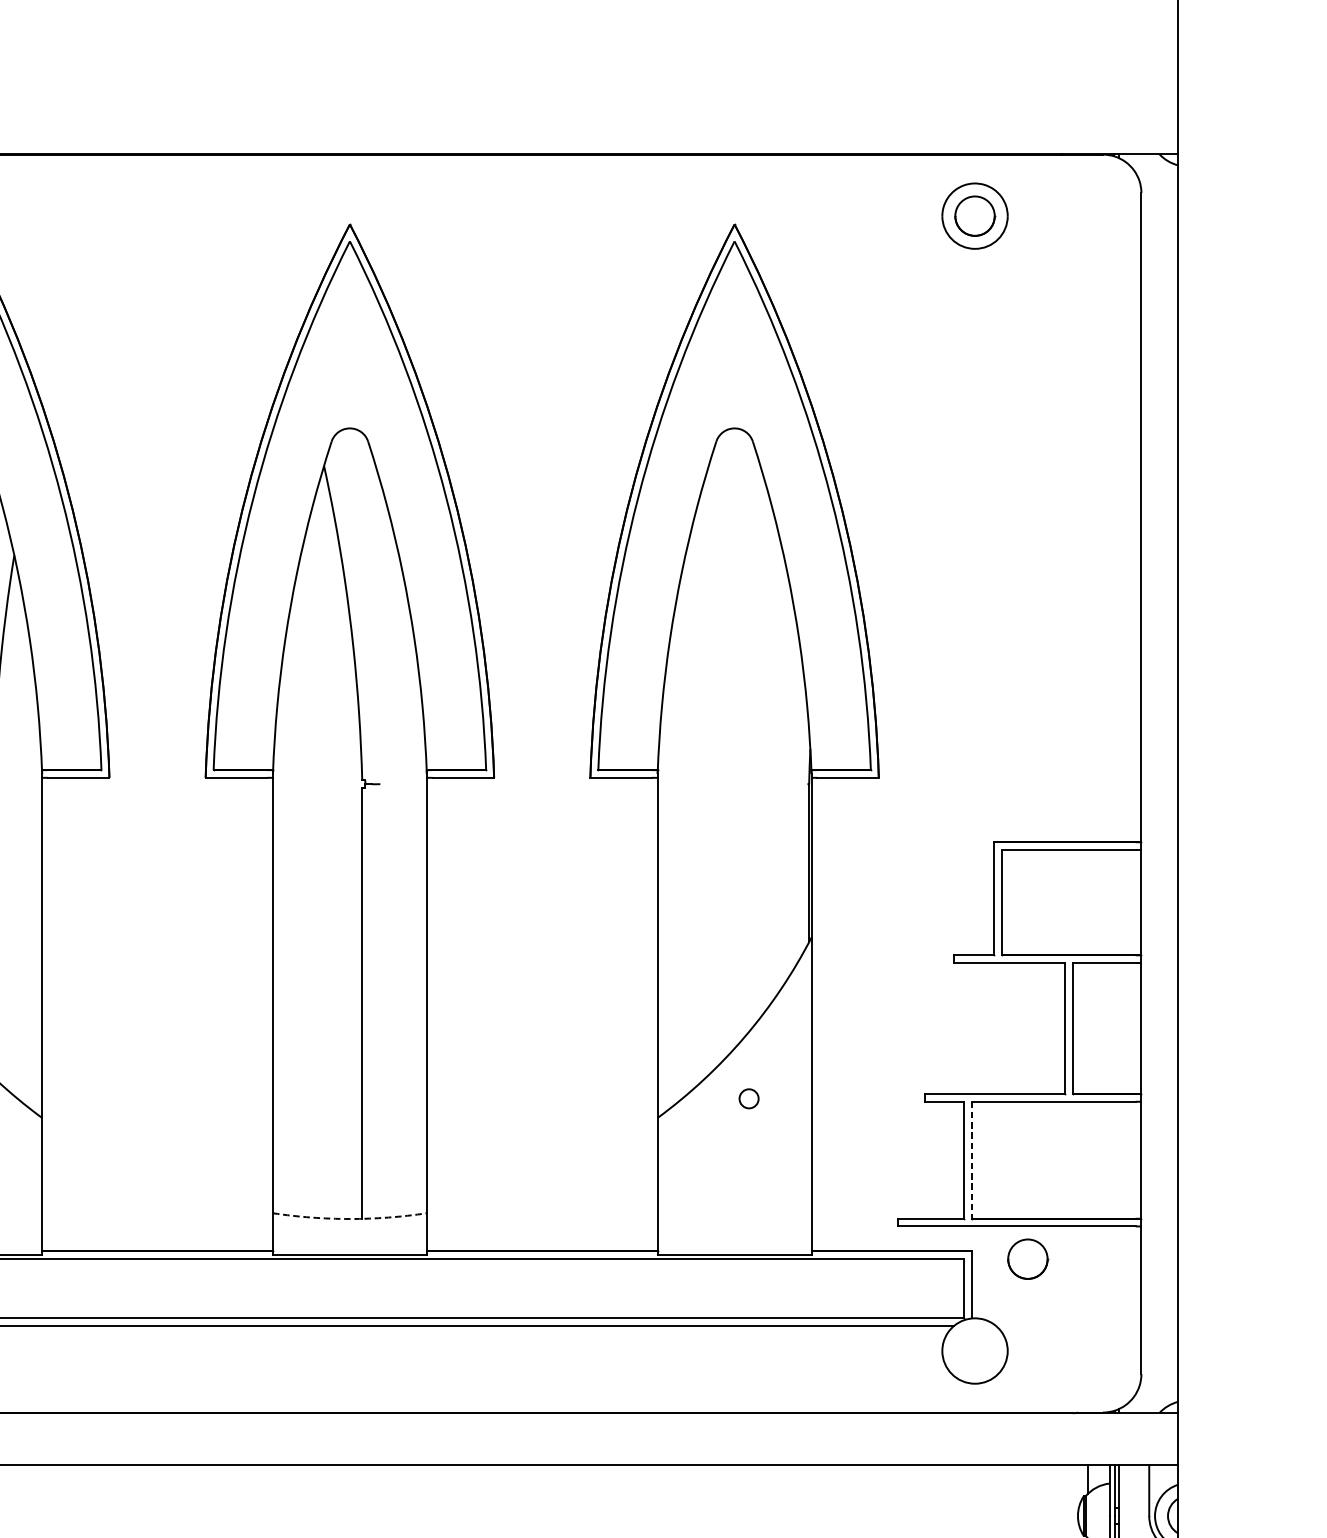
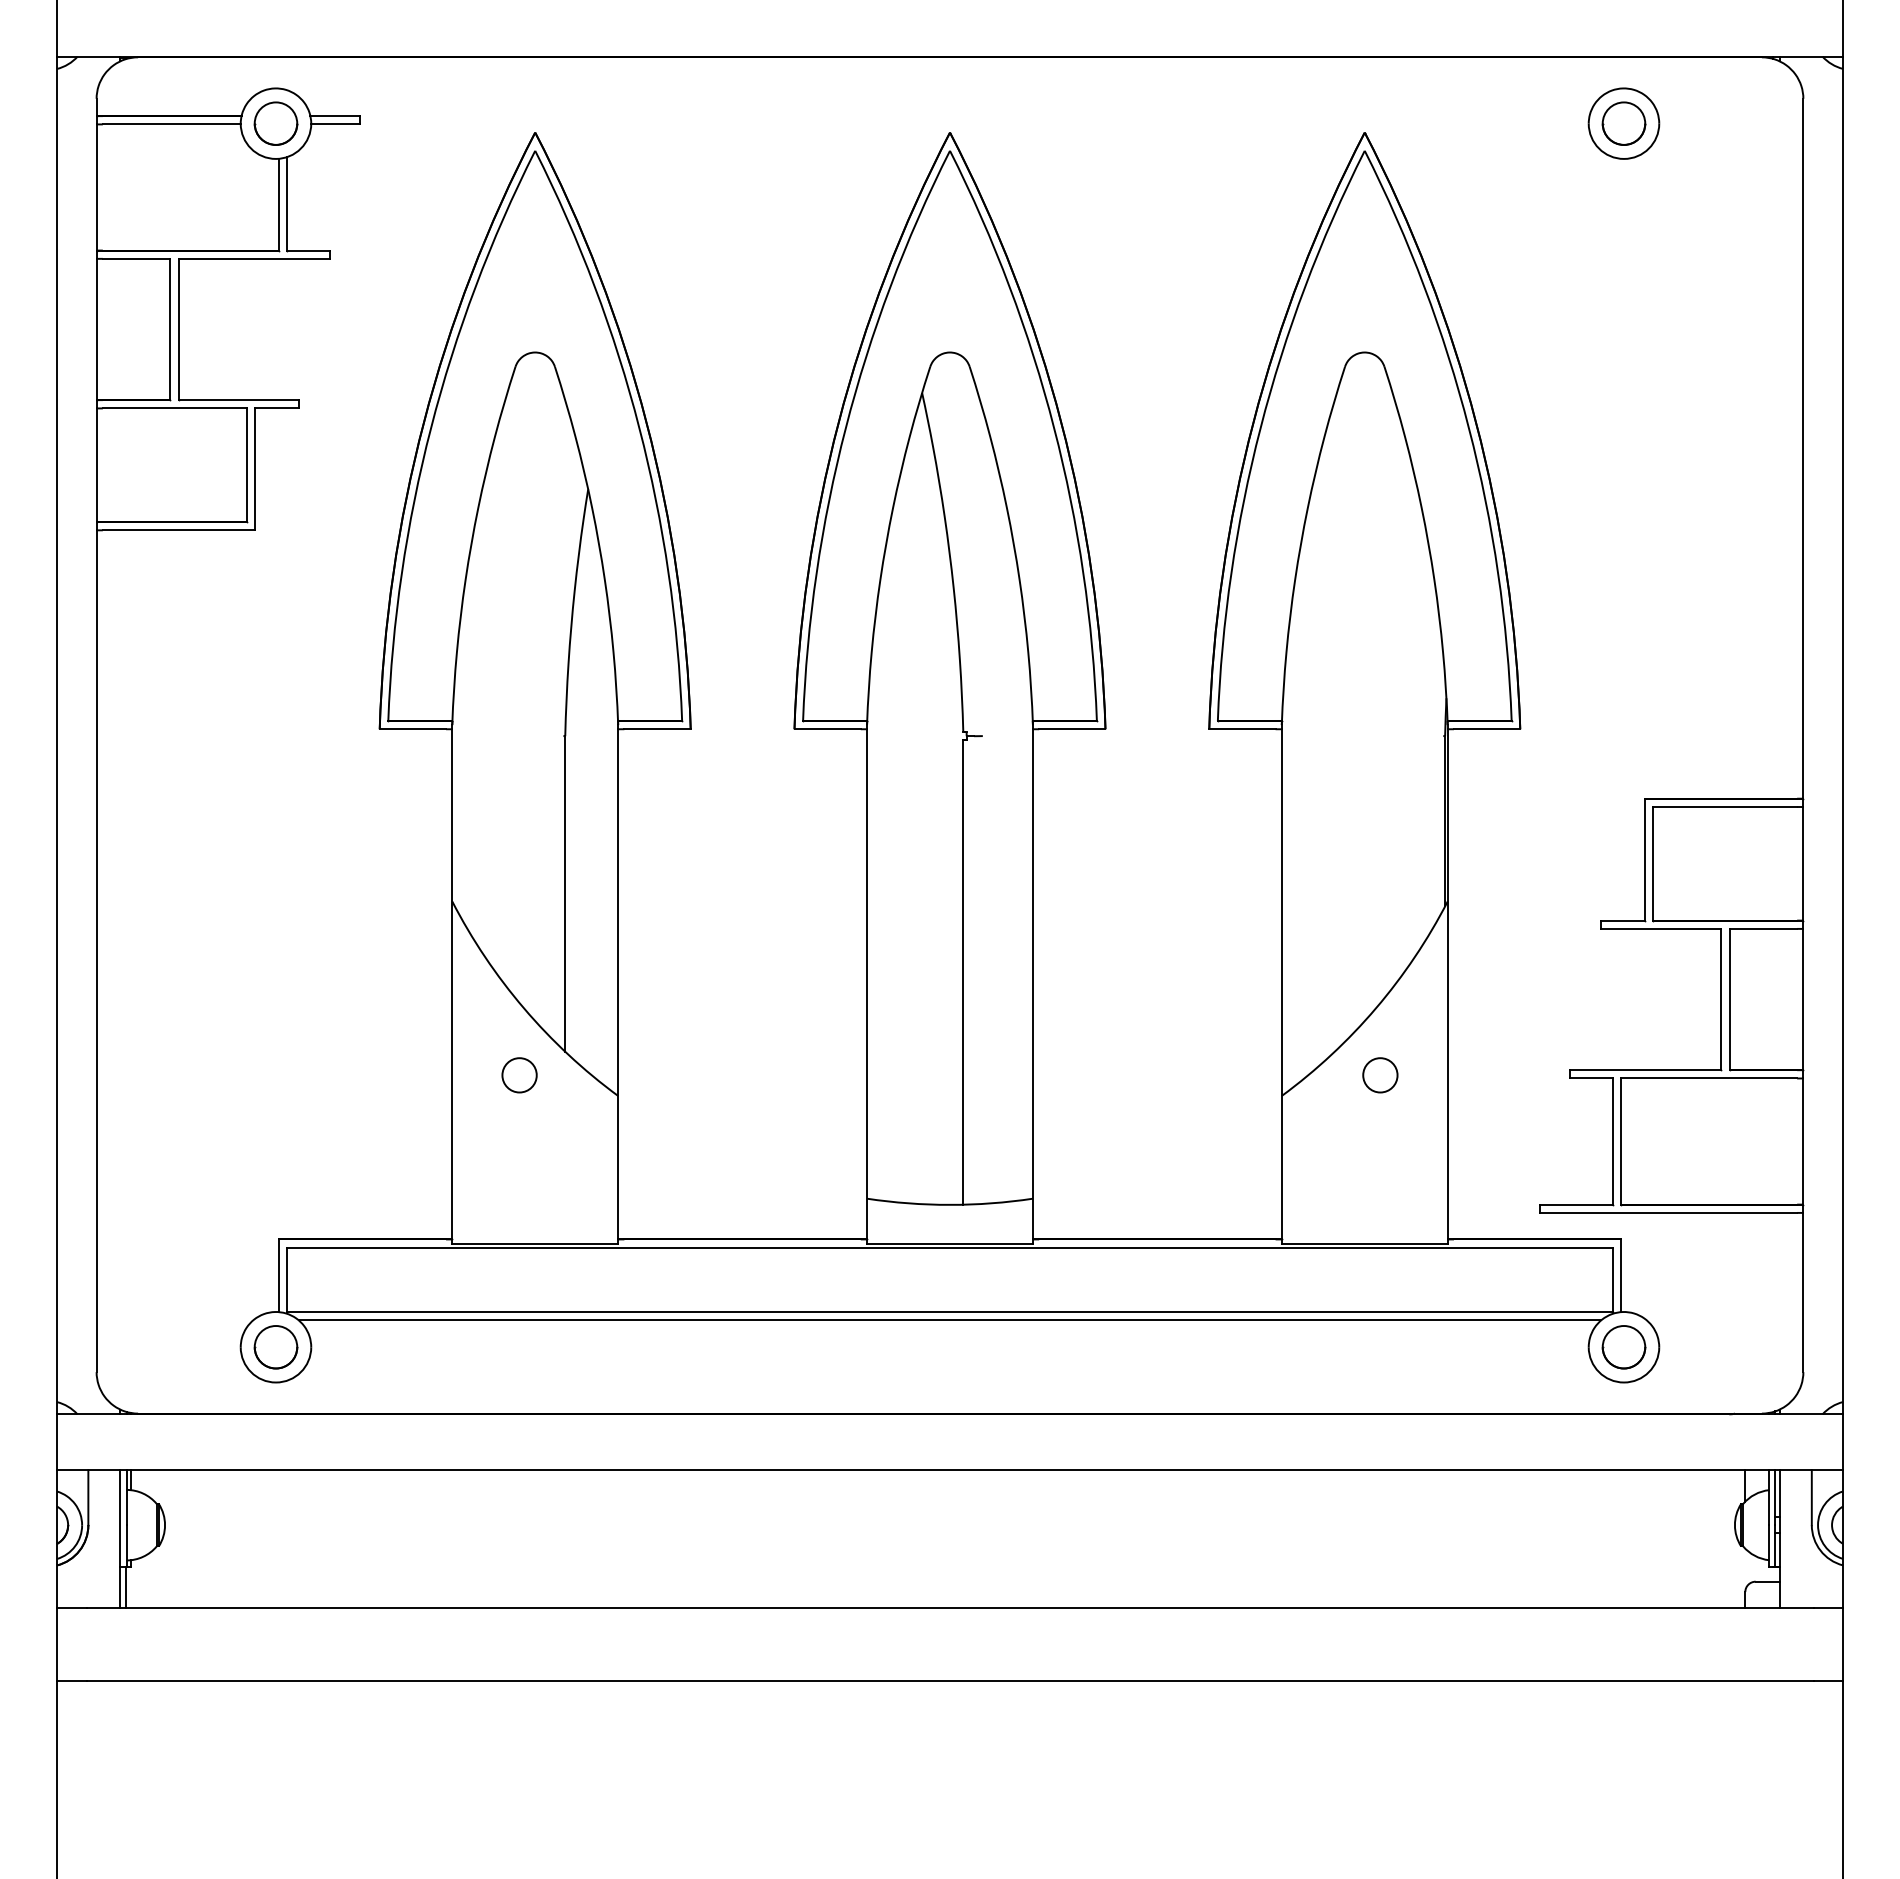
circle: (749, 1098) -> (1380, 1075), size x1.67
line: (971, 1161) -> (1620, 1142), dashed -> solid
arc: (350, 1218) -> (950, 1204), dashed -> solid
part: (1027, 1259) -> (1623, 1347), moved

